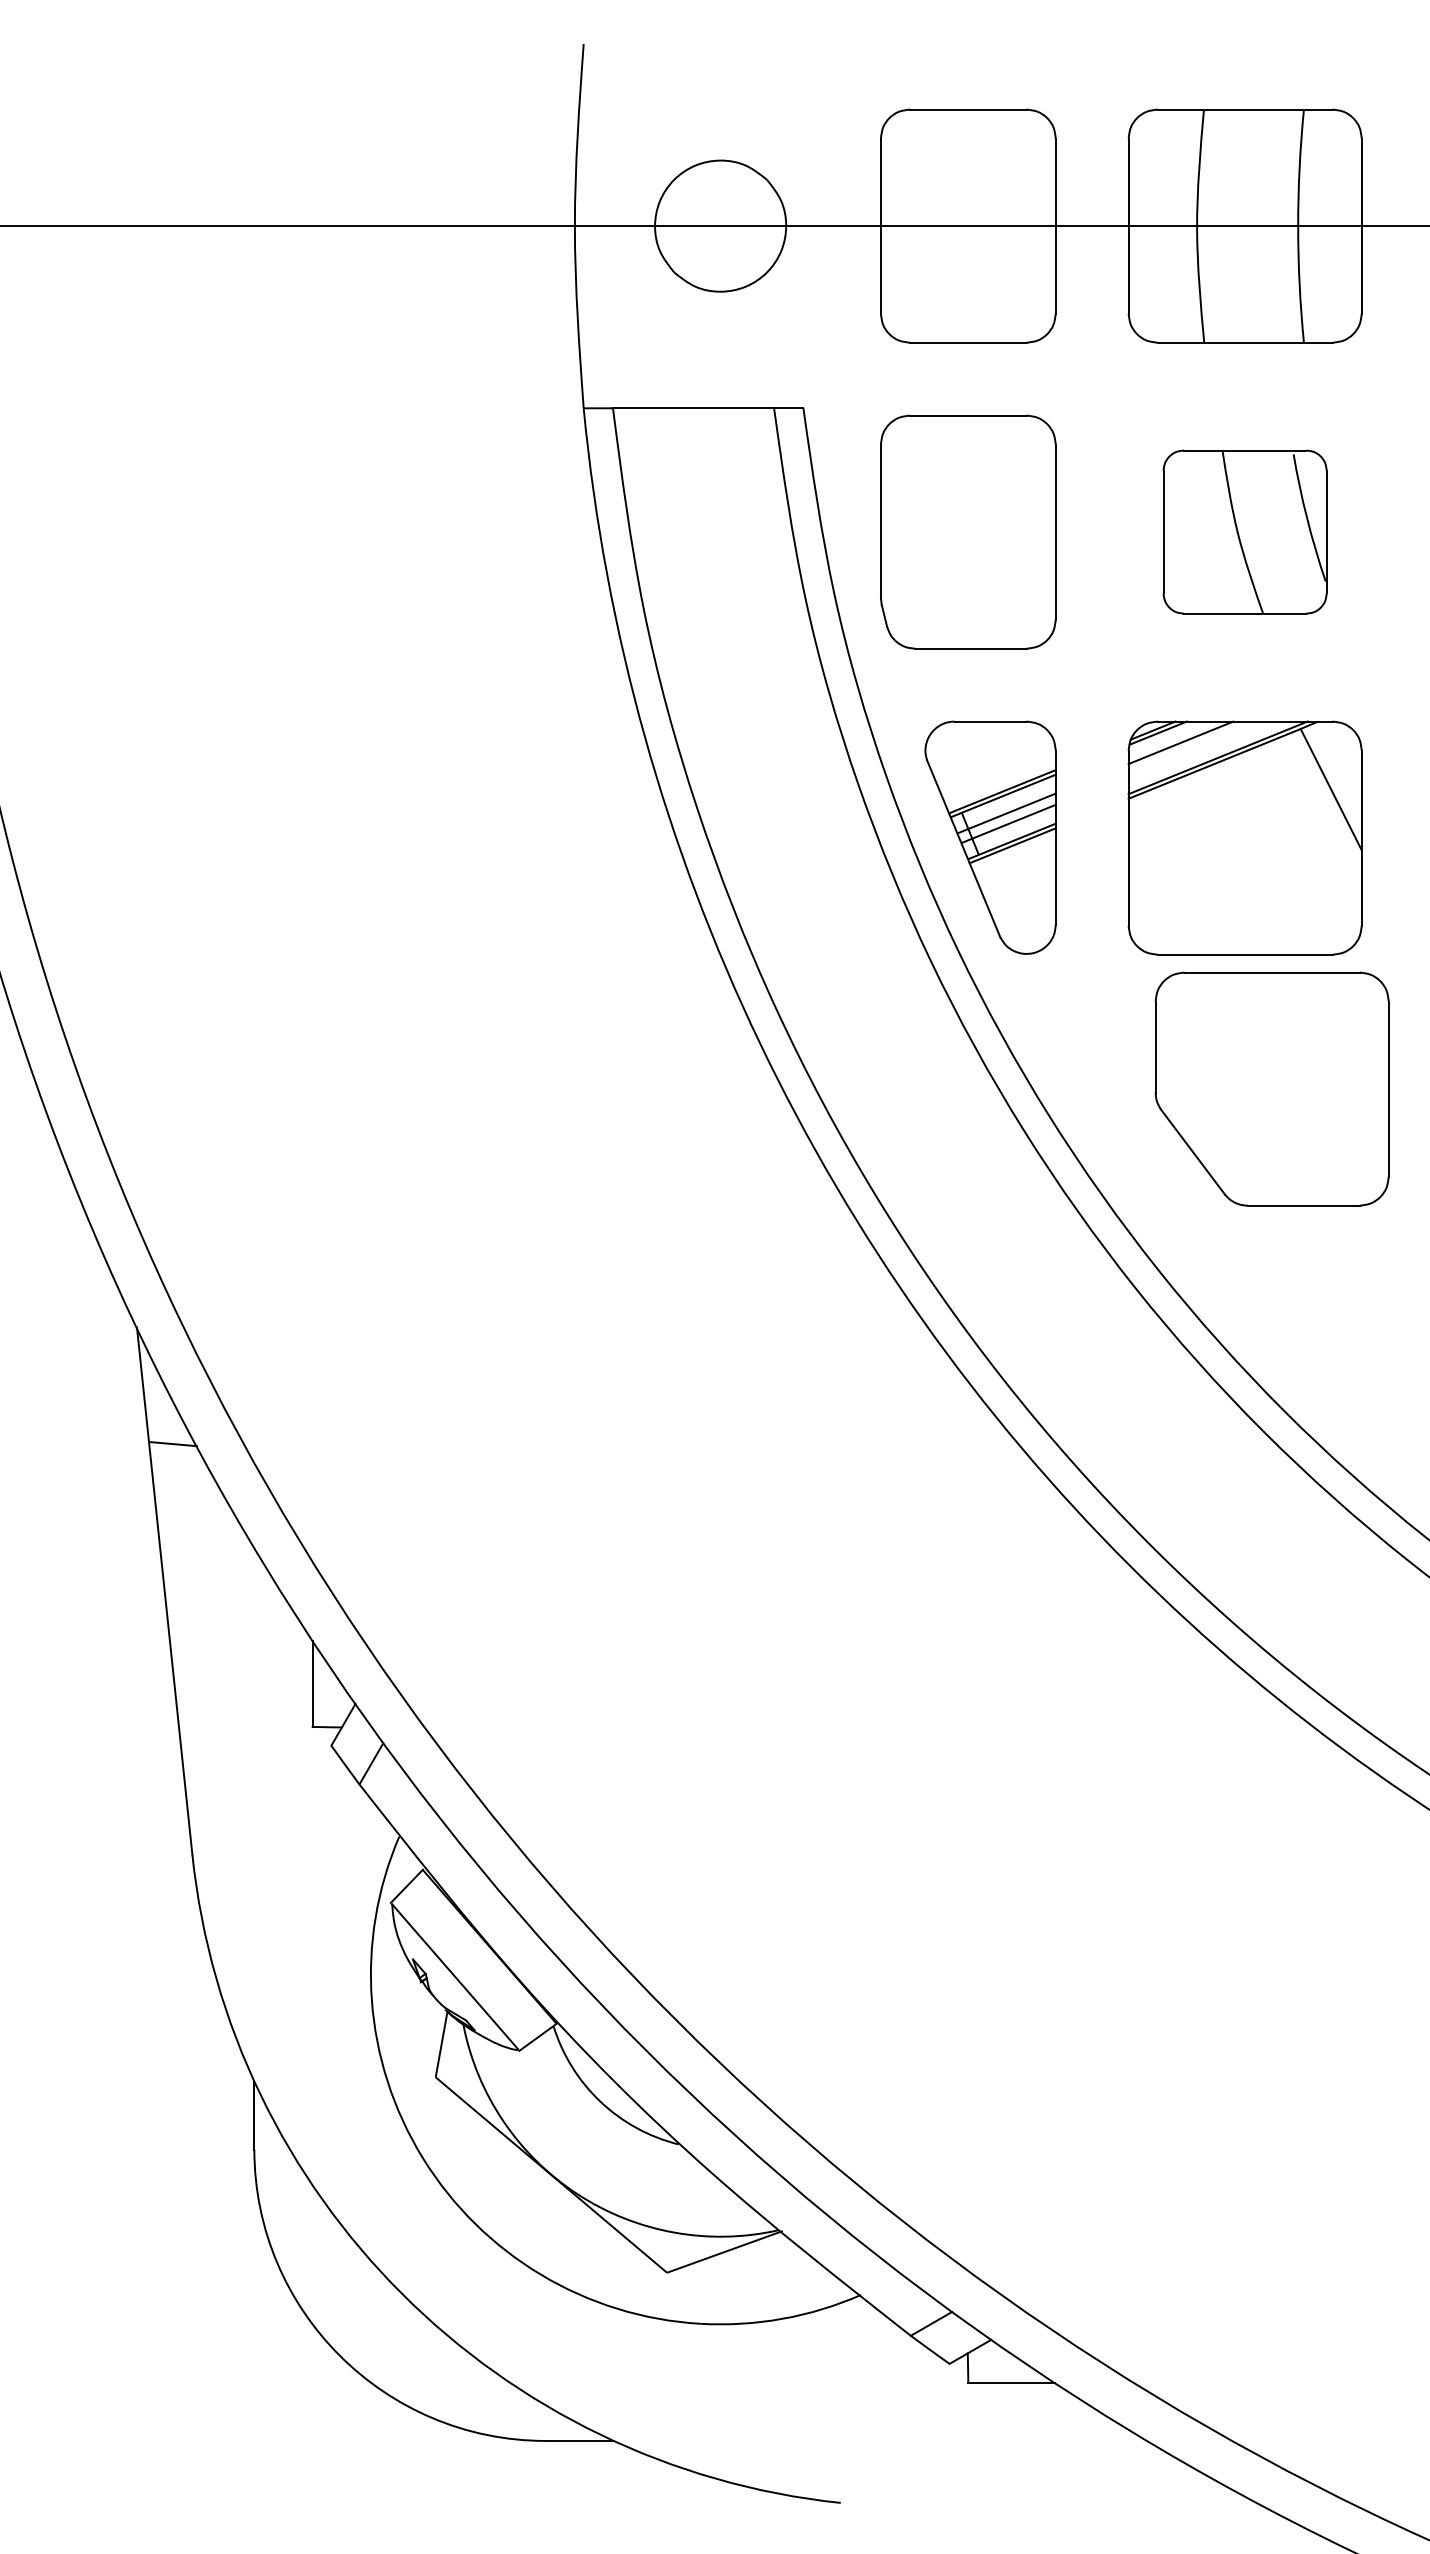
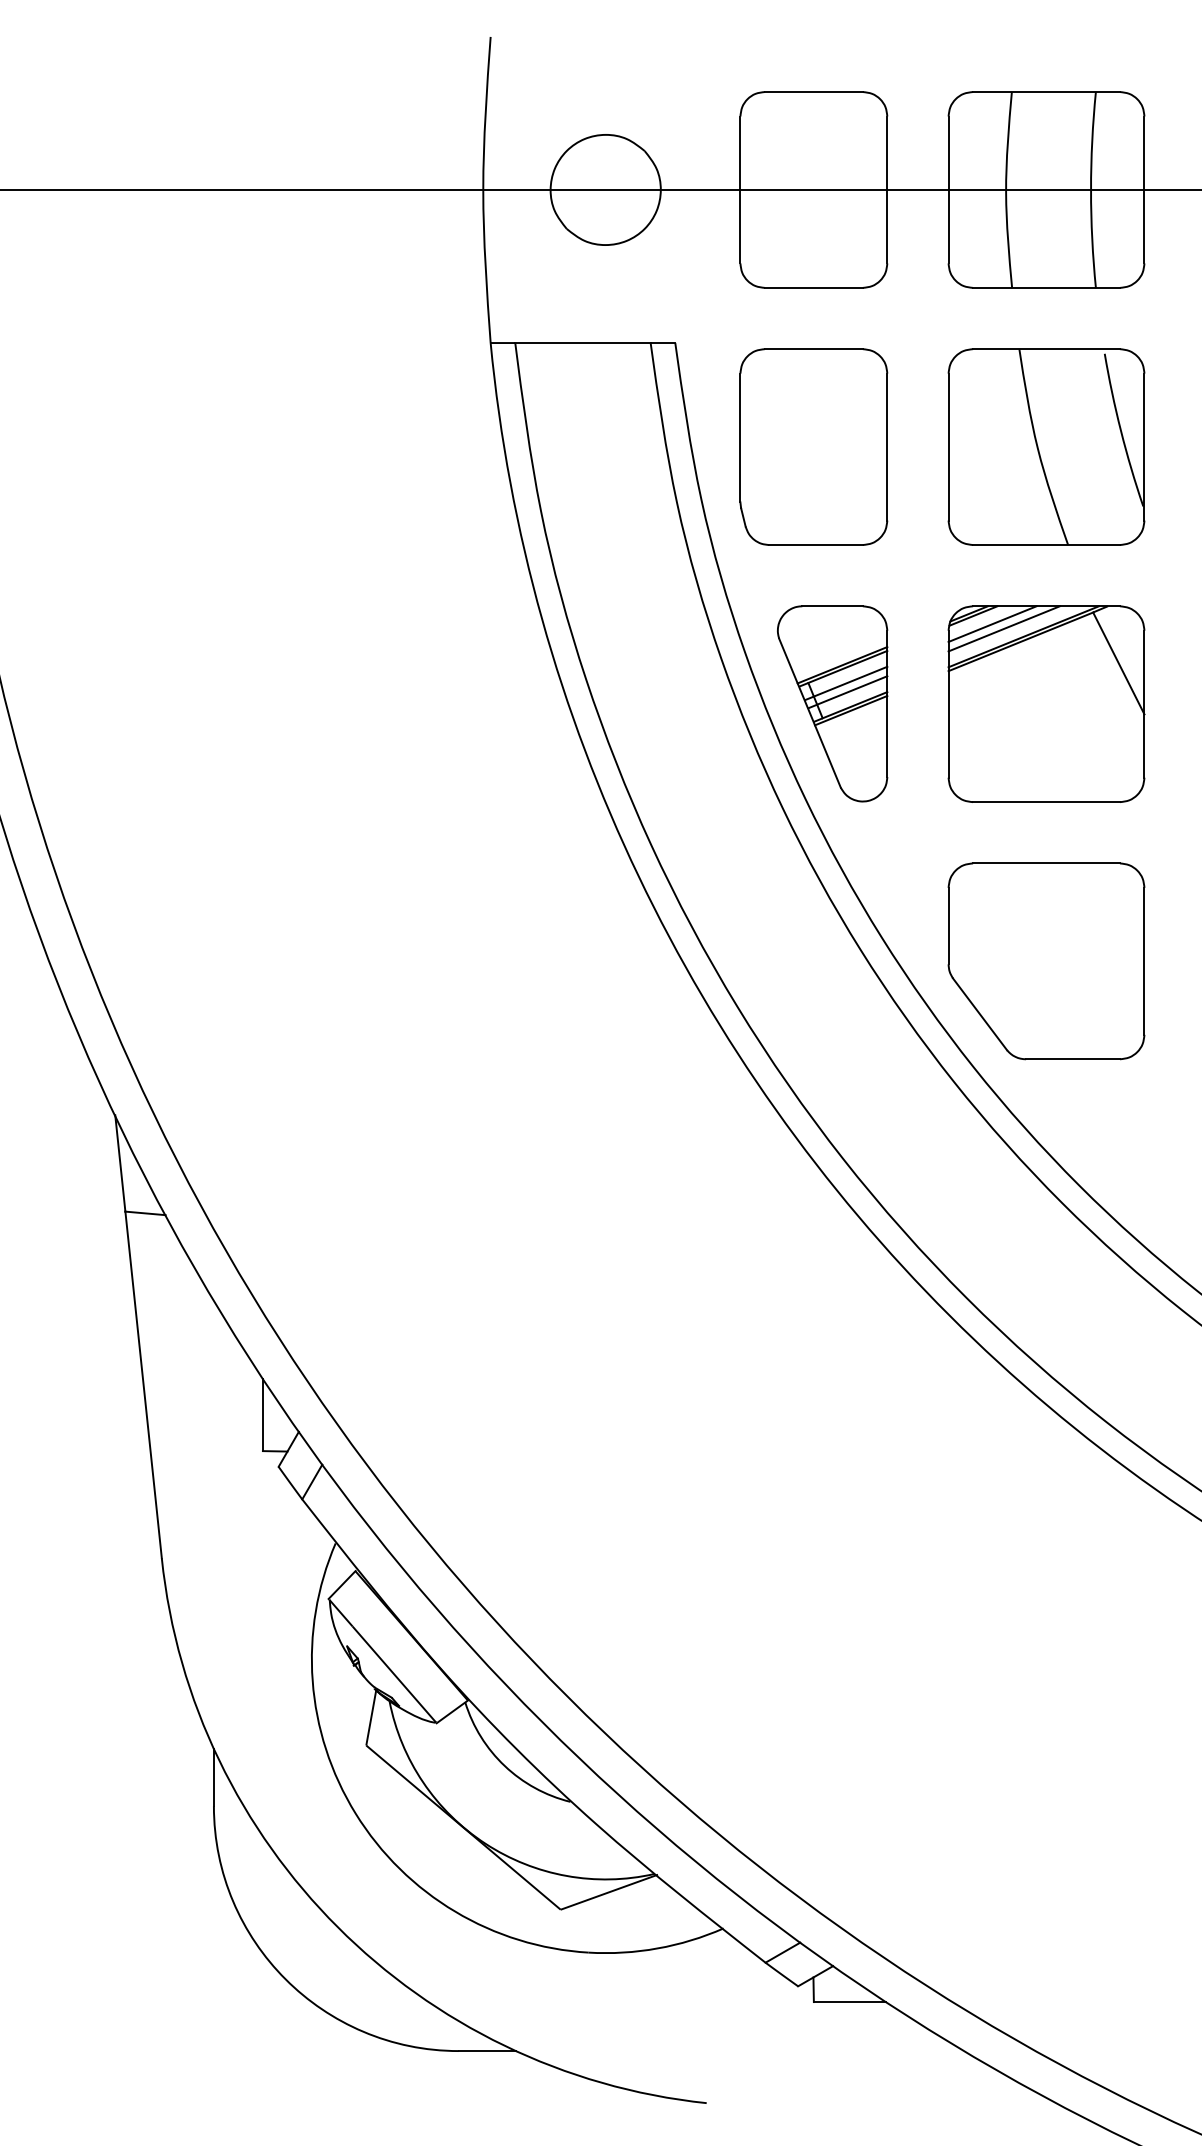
part: (1244, 531) -> (1045, 446), size x1.43
line: (1194, 748) -> (1003, 628), added
part: (1271, 1088) -> (1045, 960), moved

